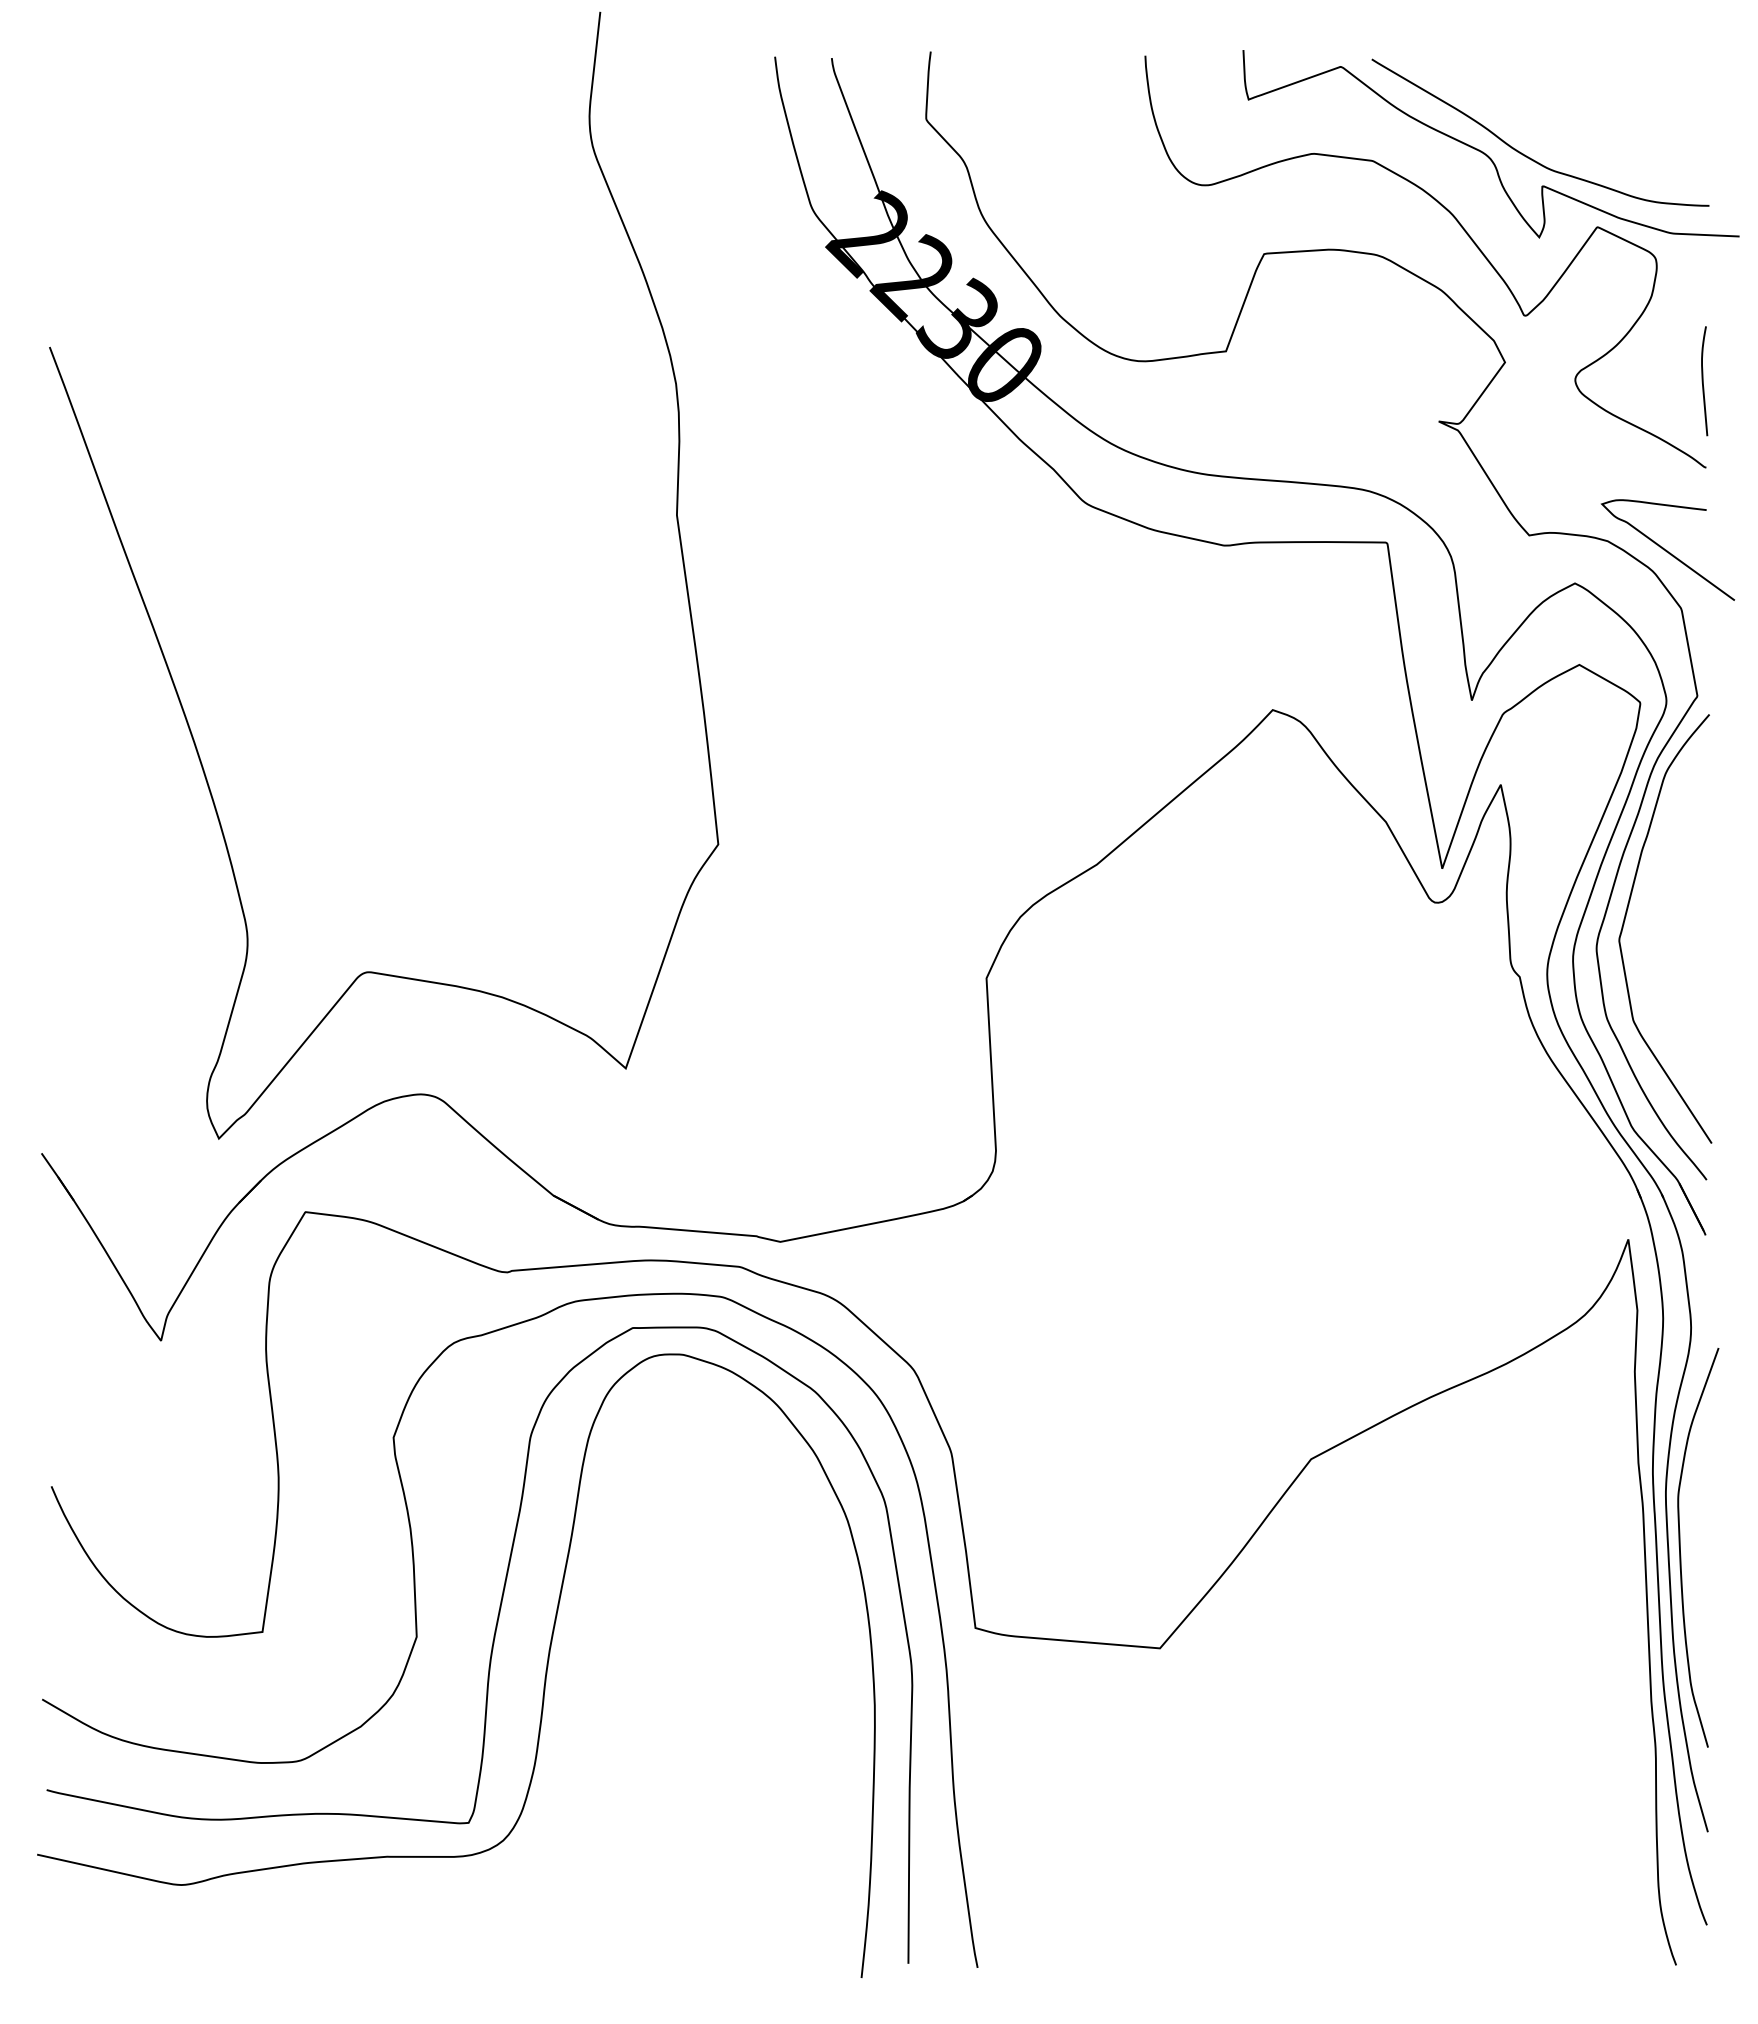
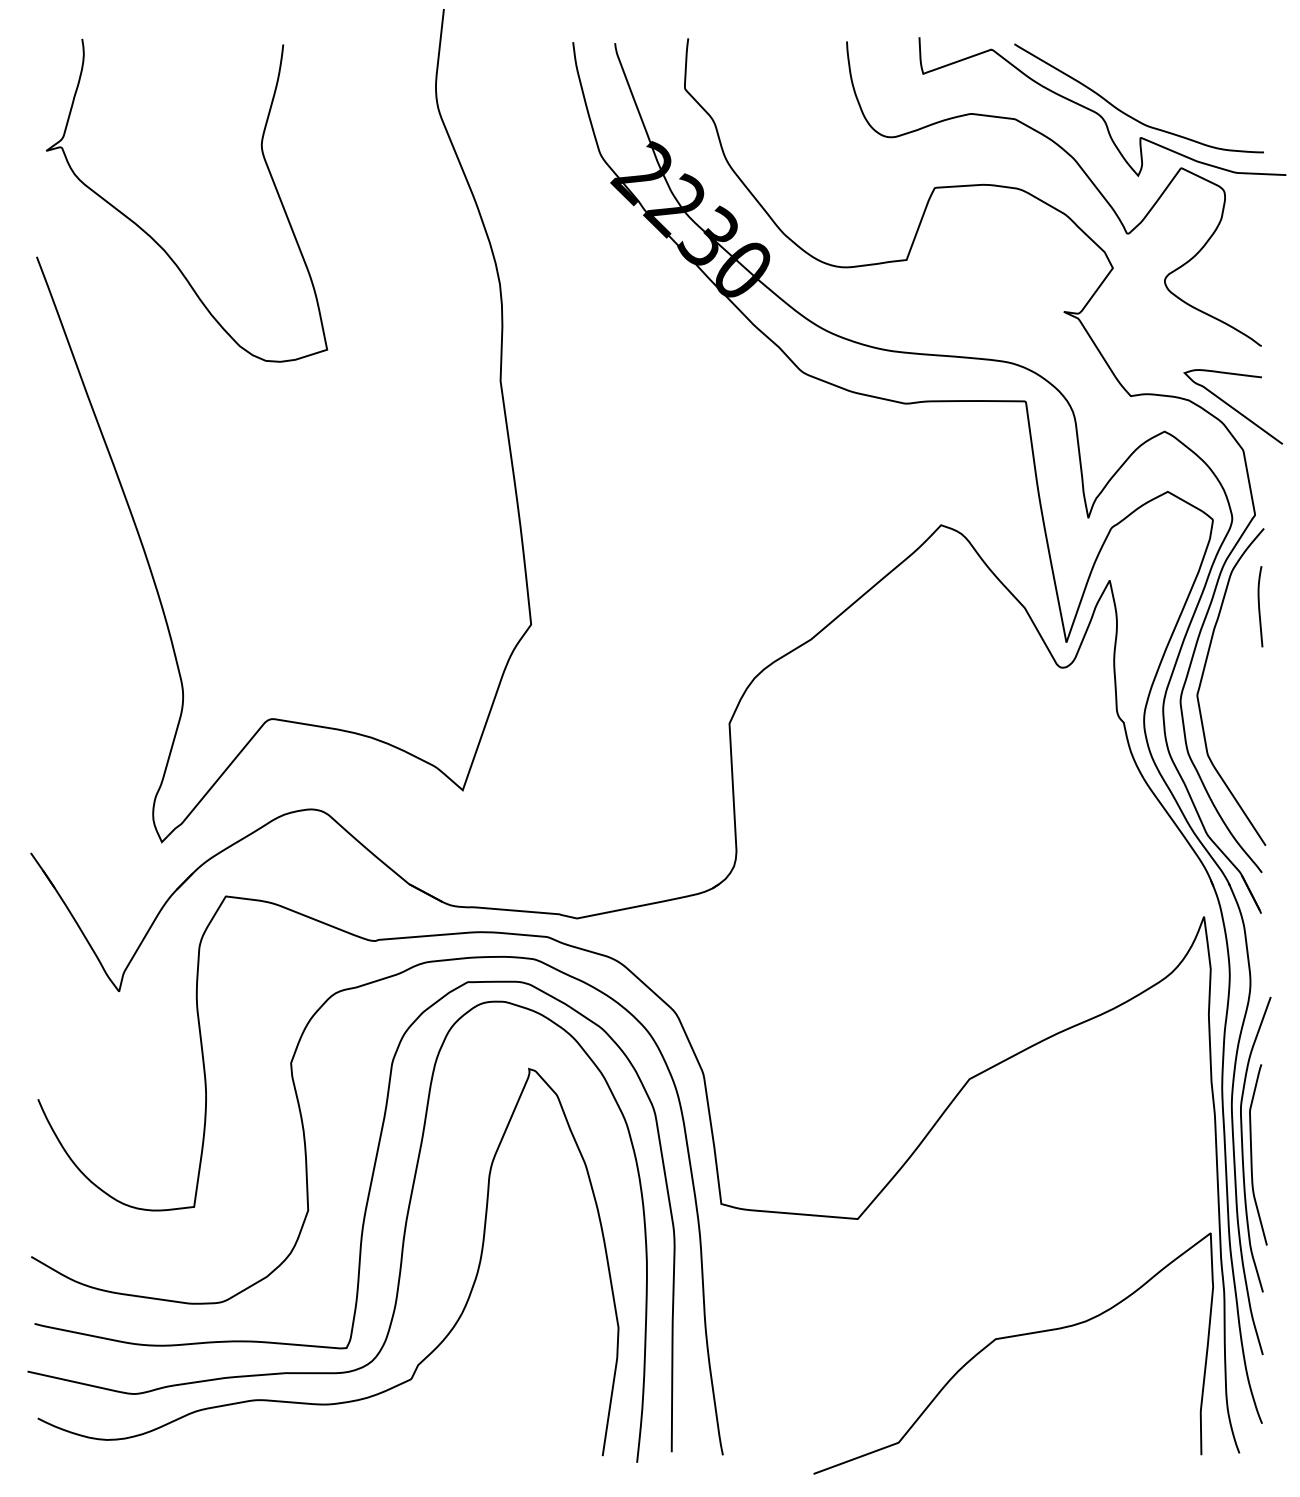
curve: (203, 318) -> (150, 235), added
curve: (1703, 381) -> (1259, 606), moved
curve: (1693, 1561) -> (1252, 1154), added
curve: (1368, 1808) -> (1011, 1337), added
curve: (569, 1840) -> (421, 1361), added

